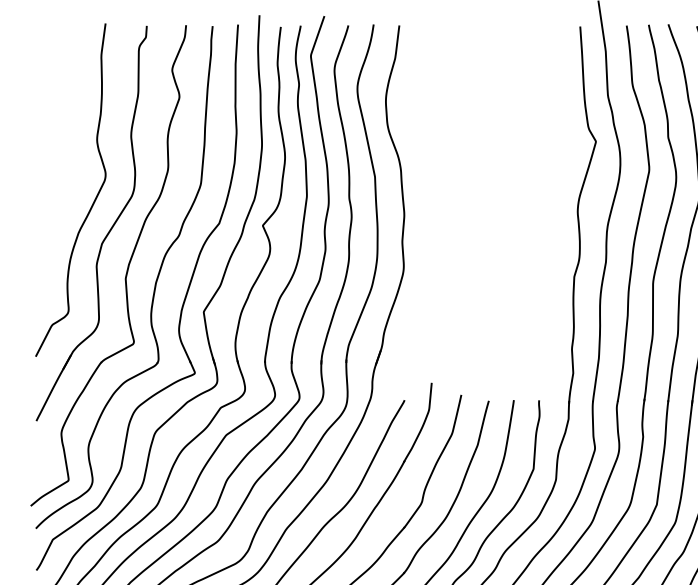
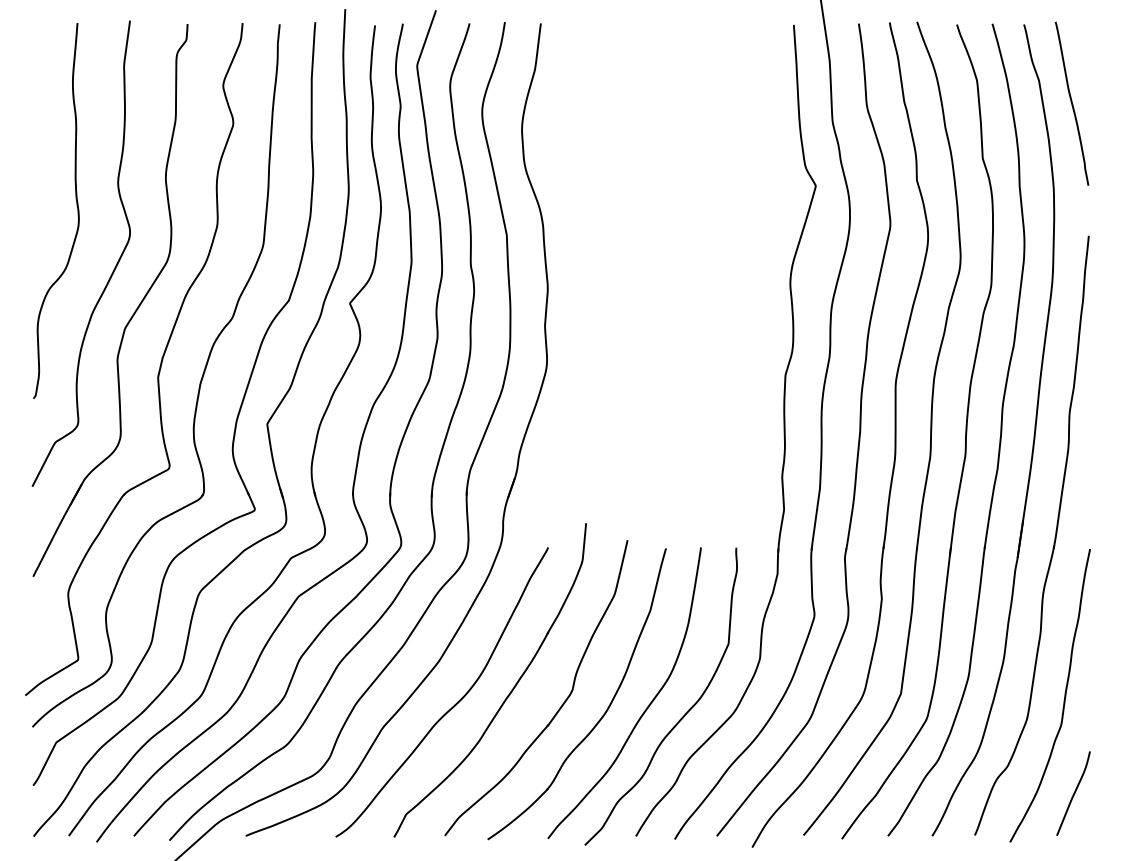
curve: (67, 155) -> (76, 205), added

